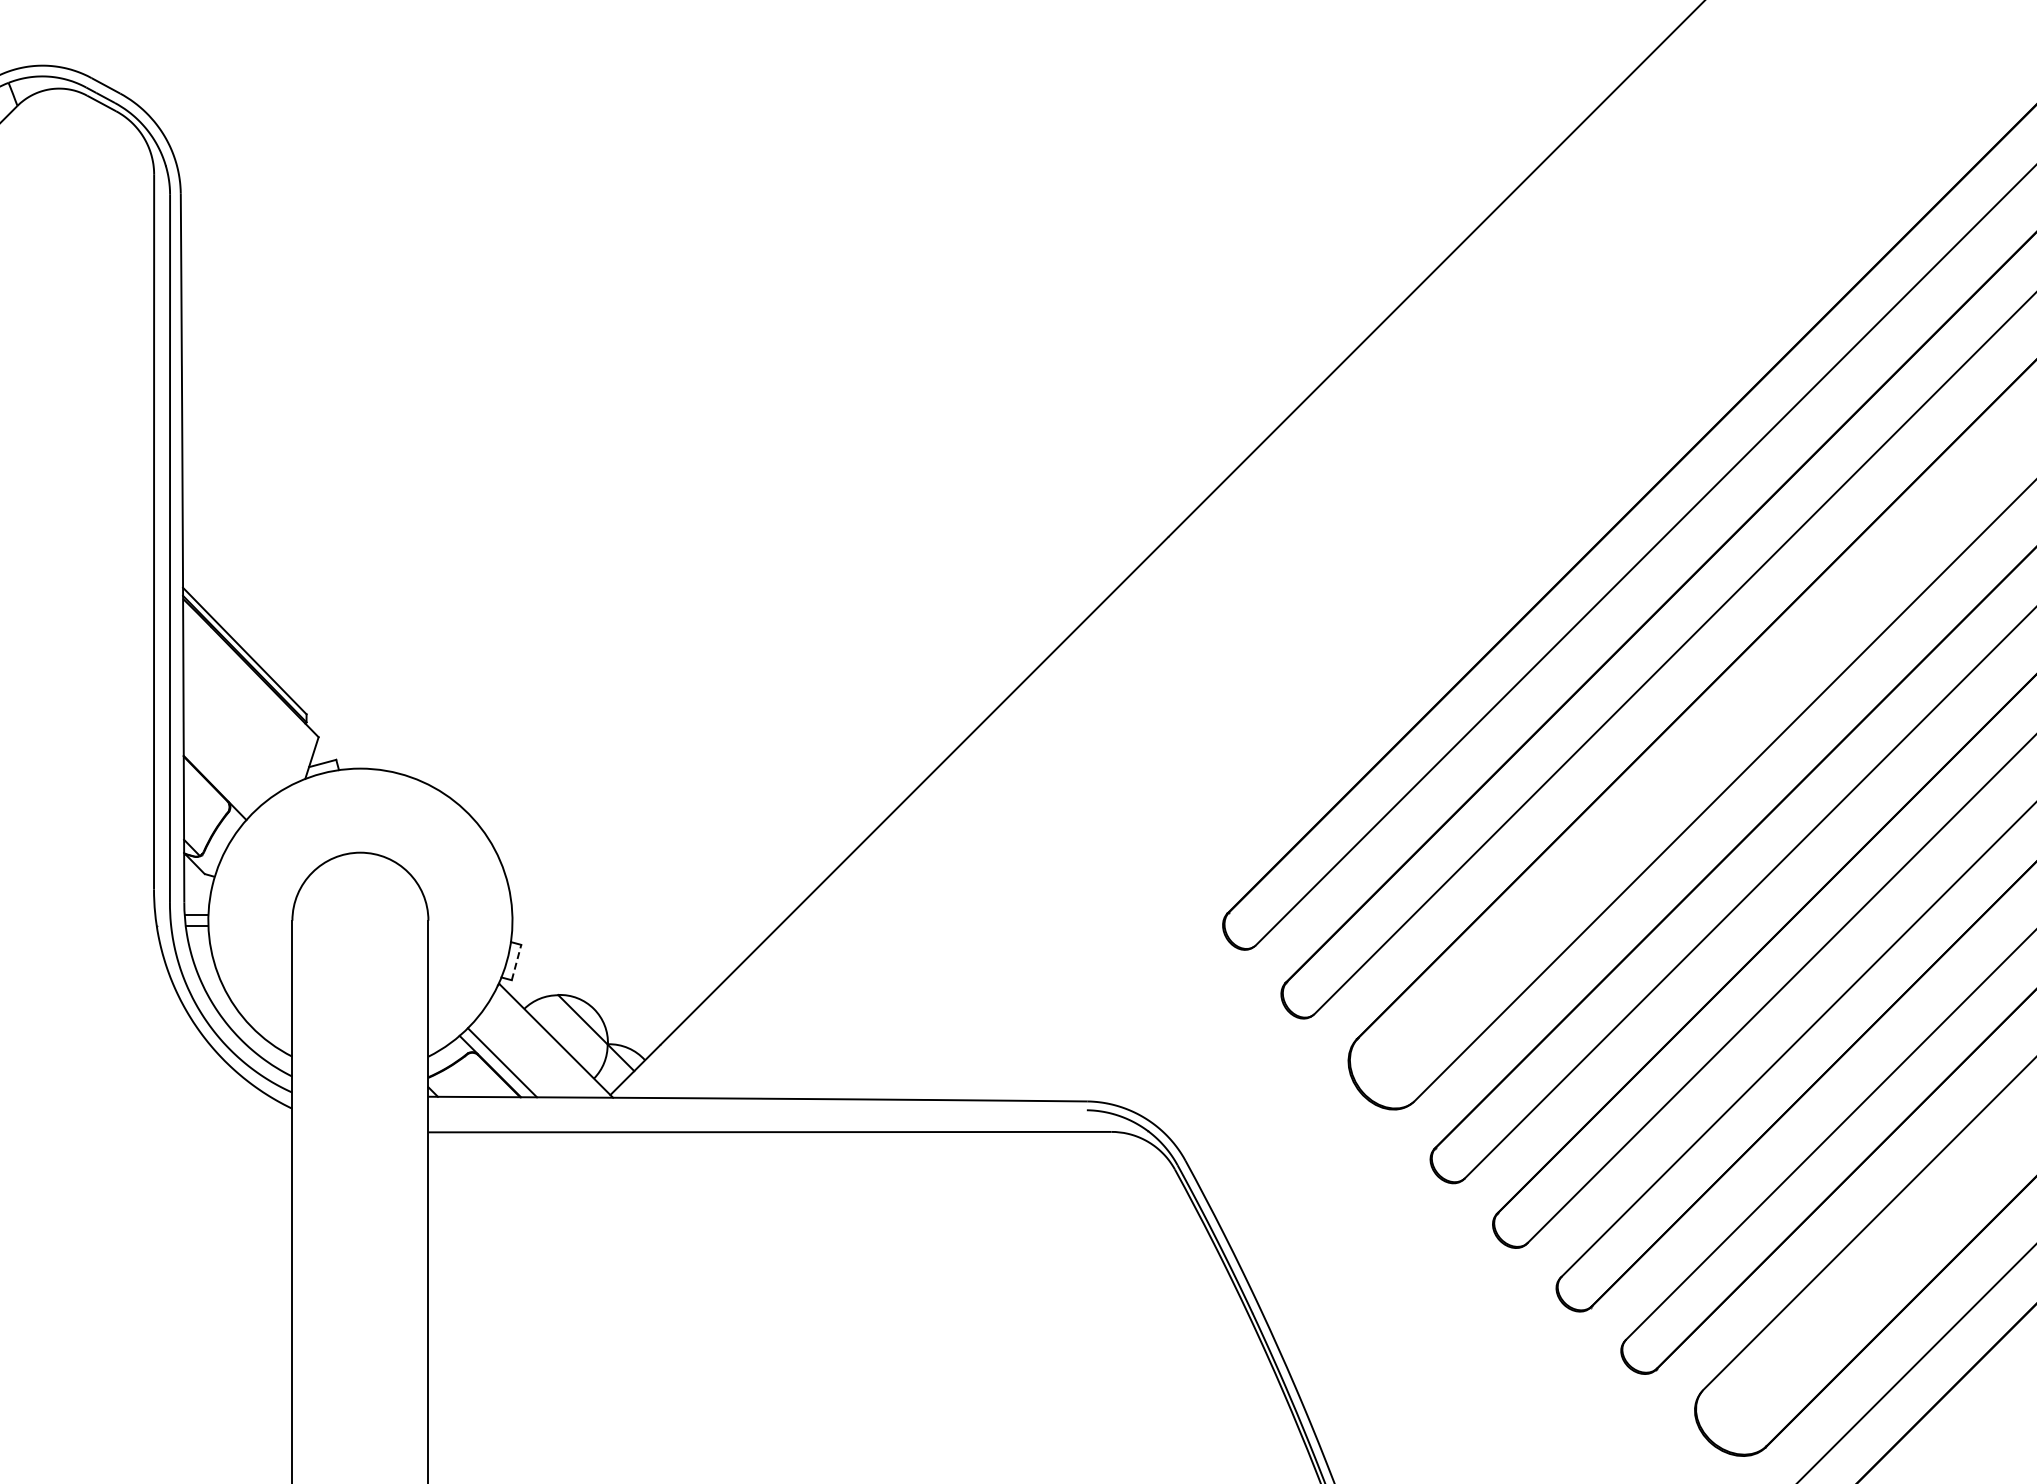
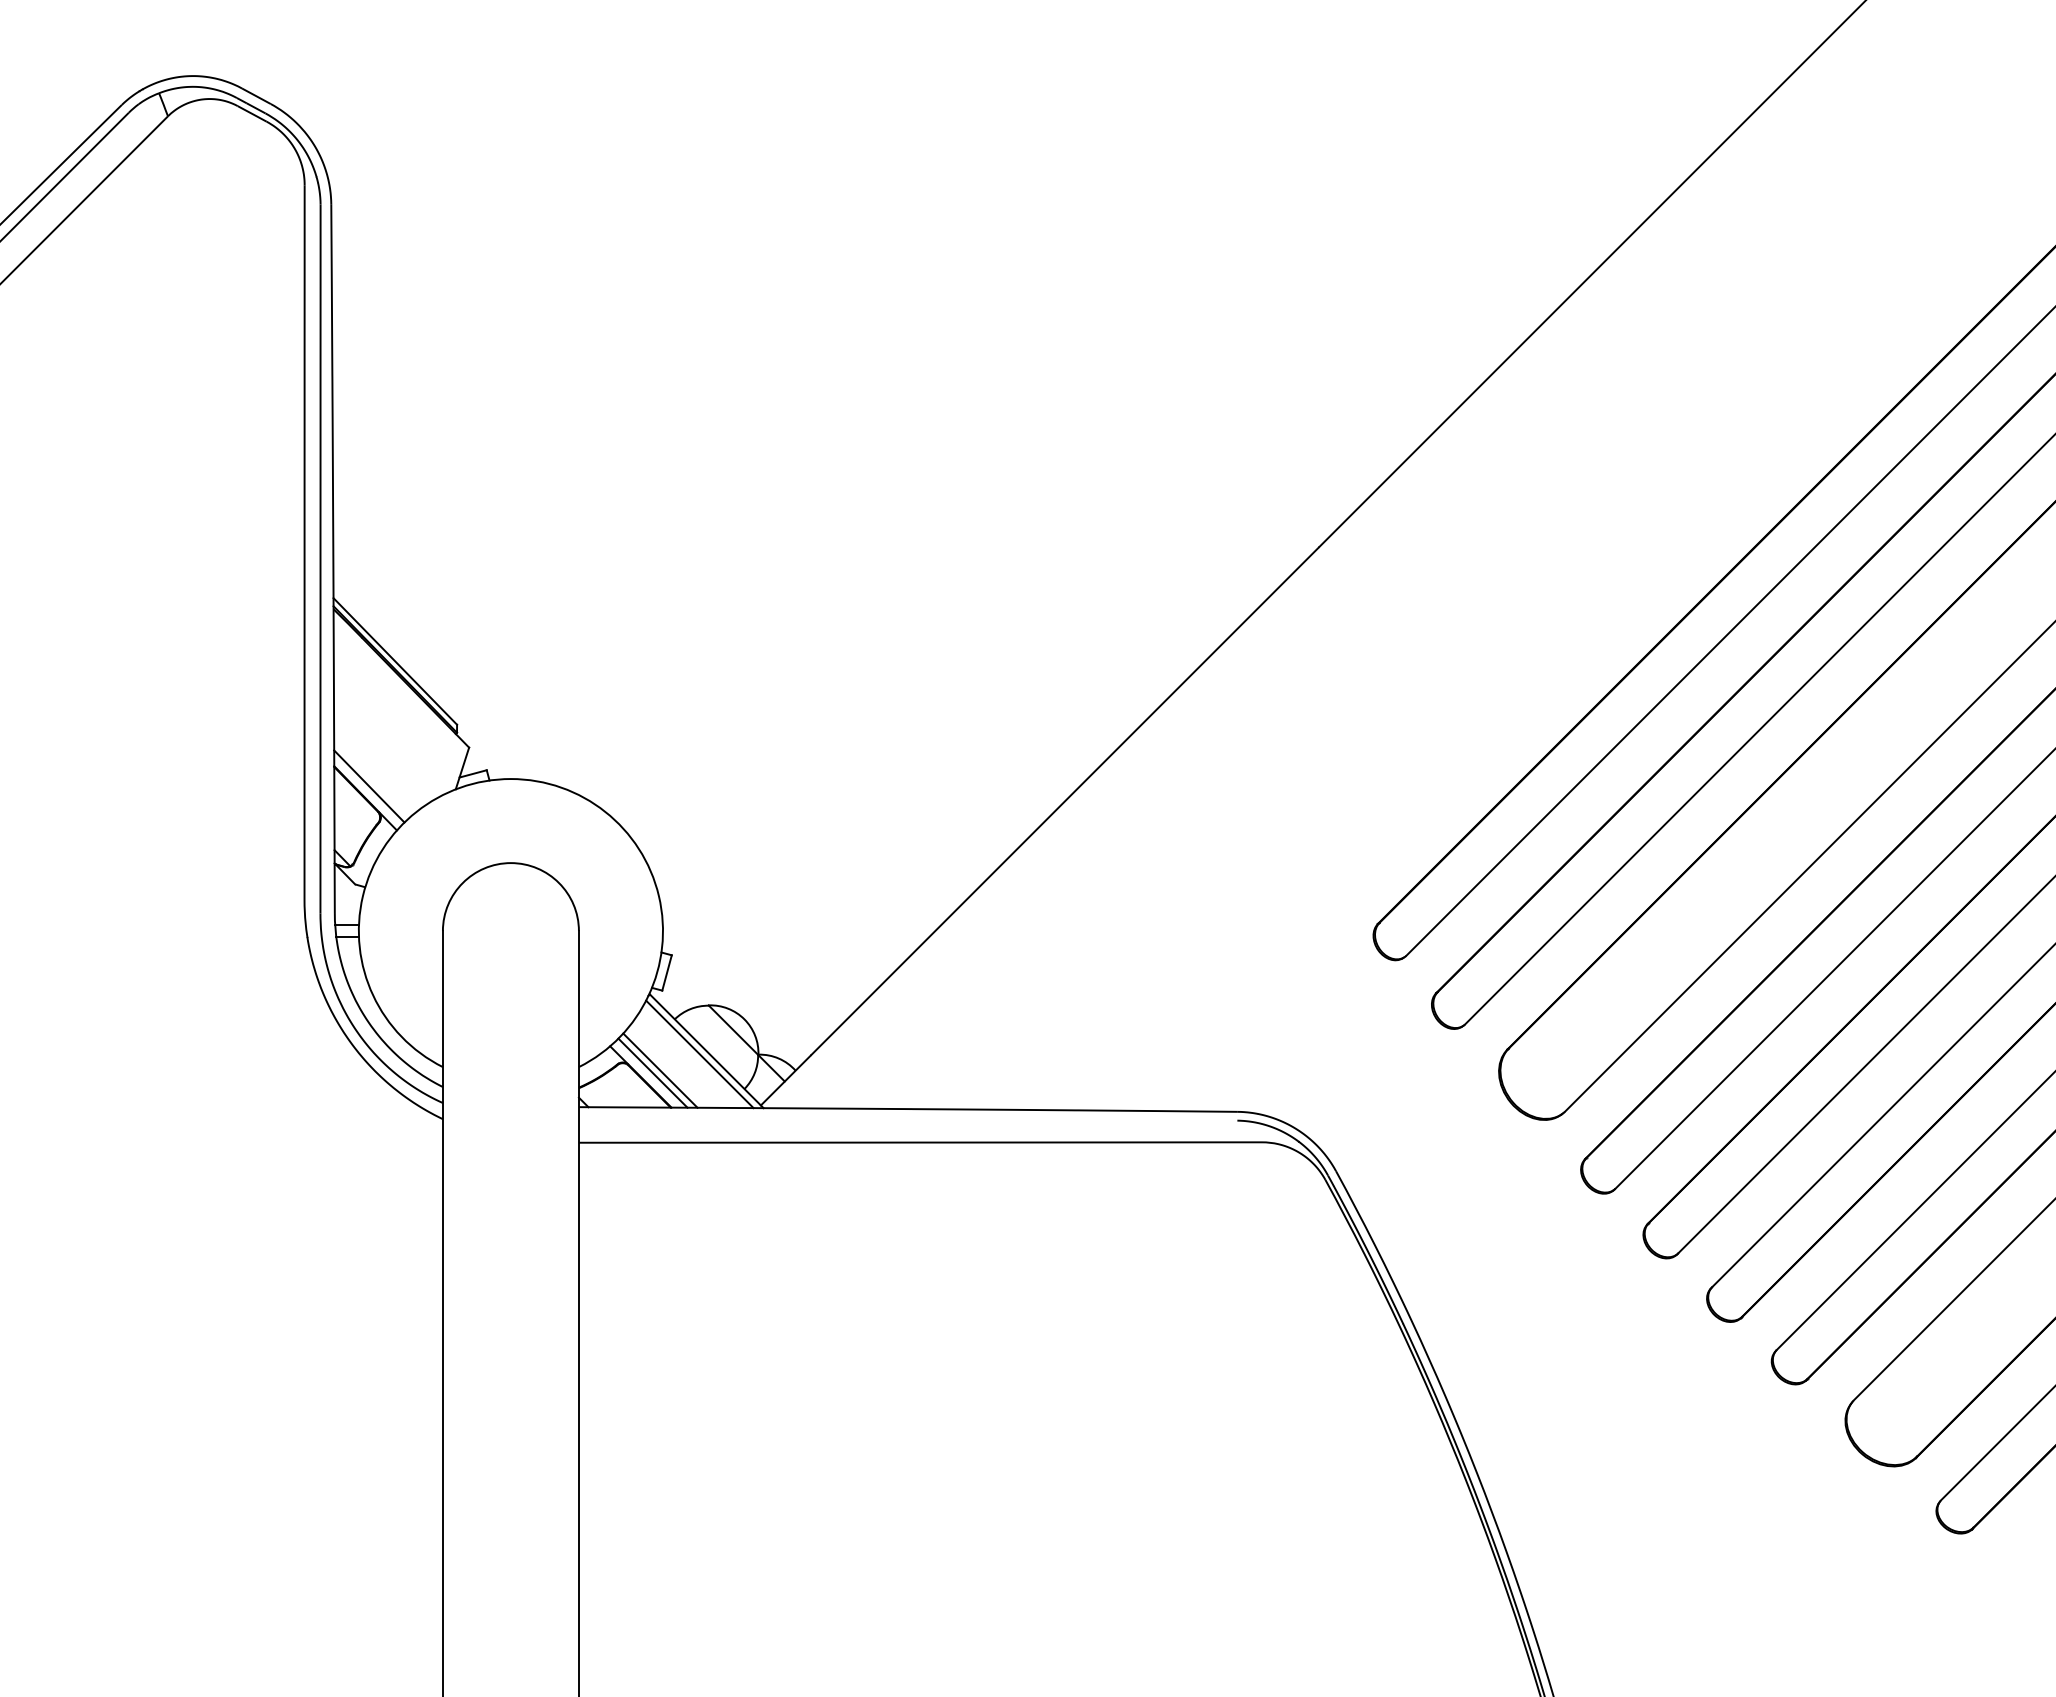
line: (219, 776) -> (369, 786), added
line: (517, 962) -> (667, 972), dashed -> solid
line: (549, 1044) -> (699, 1054), added
line: (510, 1060) -> (660, 1070), added

